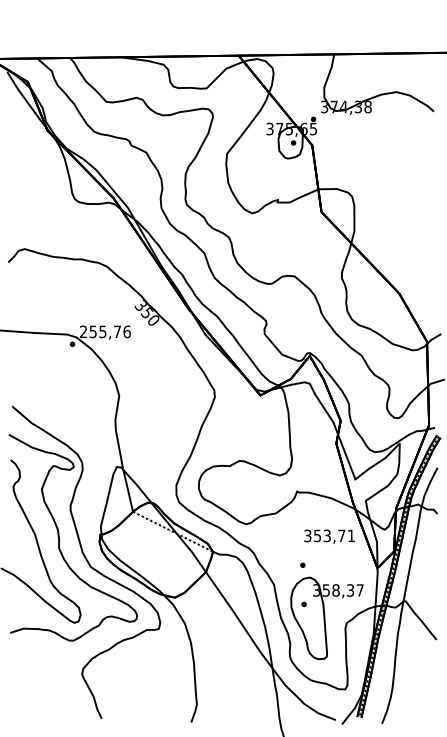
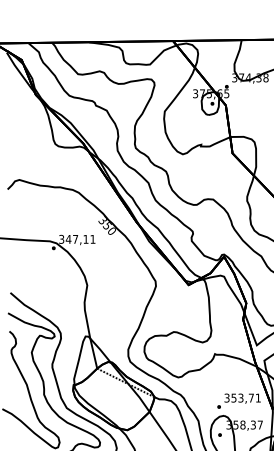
text: (105, 331) -> (77, 239), 255,76 -> 347,11
text: (329, 536) -> (242, 398), moved

